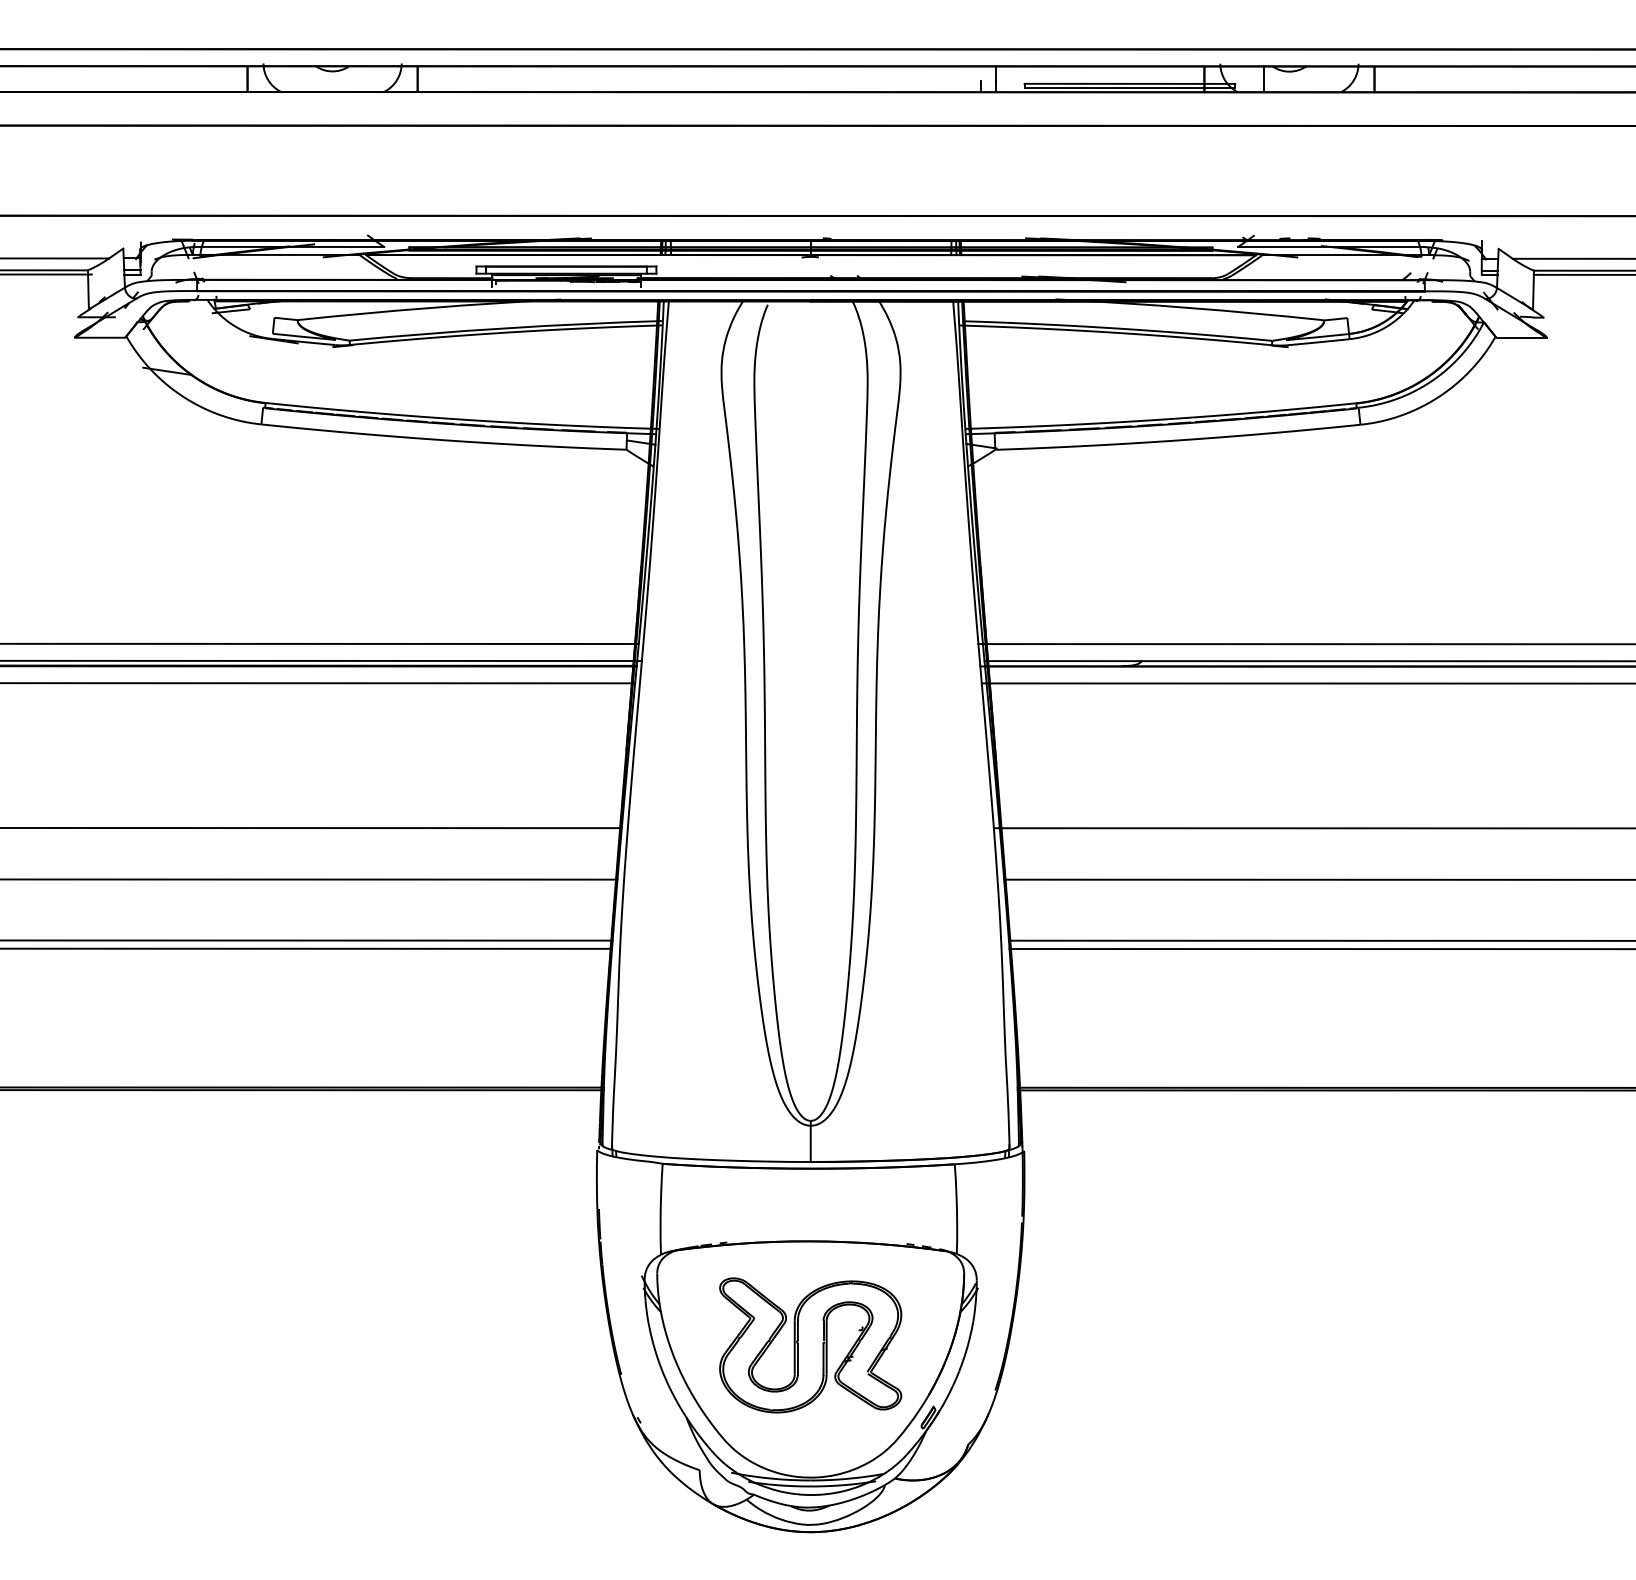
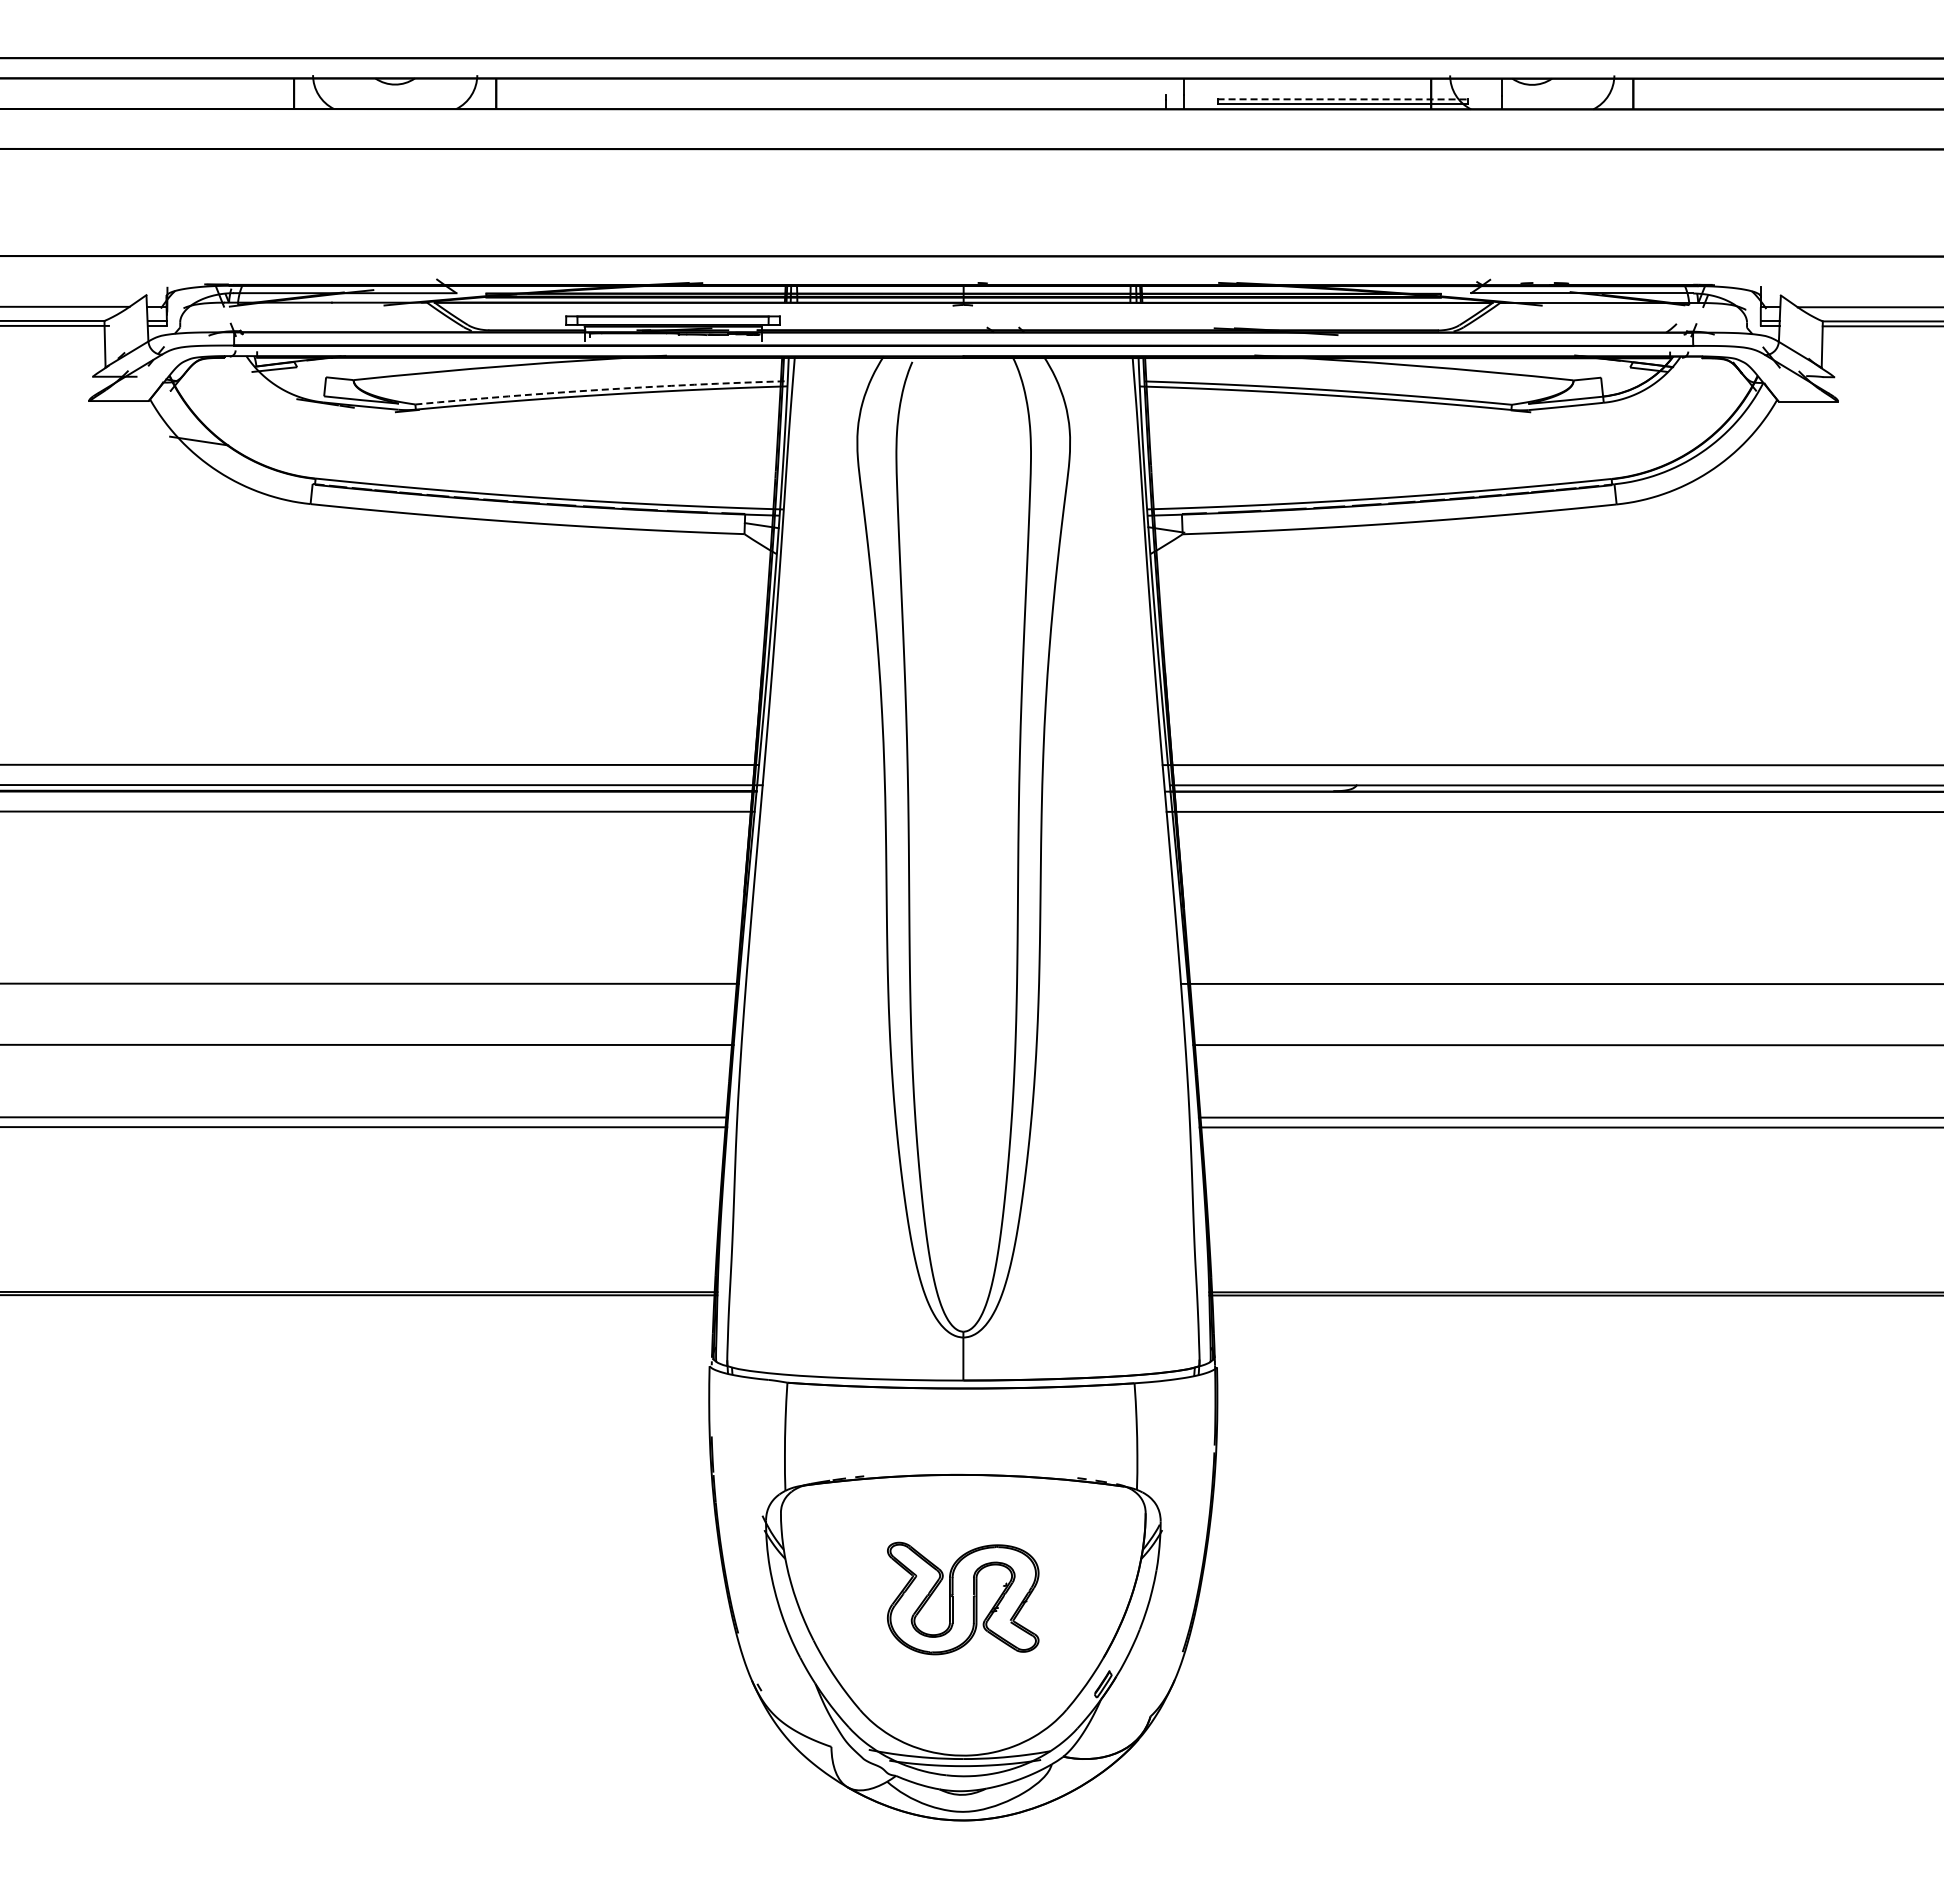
line: (1130, 83) -> (1343, 99), solid -> dashed
arc: (506, 328) -> (601, 389), solid -> dashed
part: (810, 1345) -> (962, 1598), size x0.7

